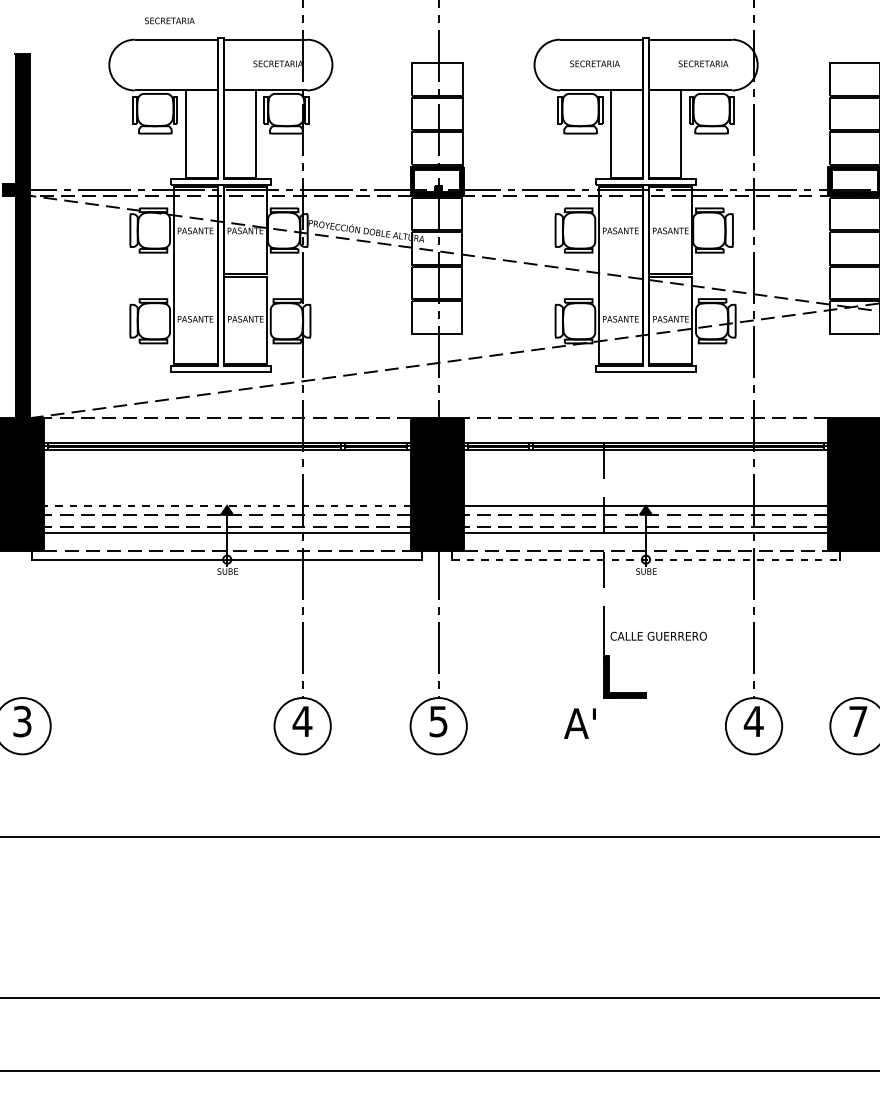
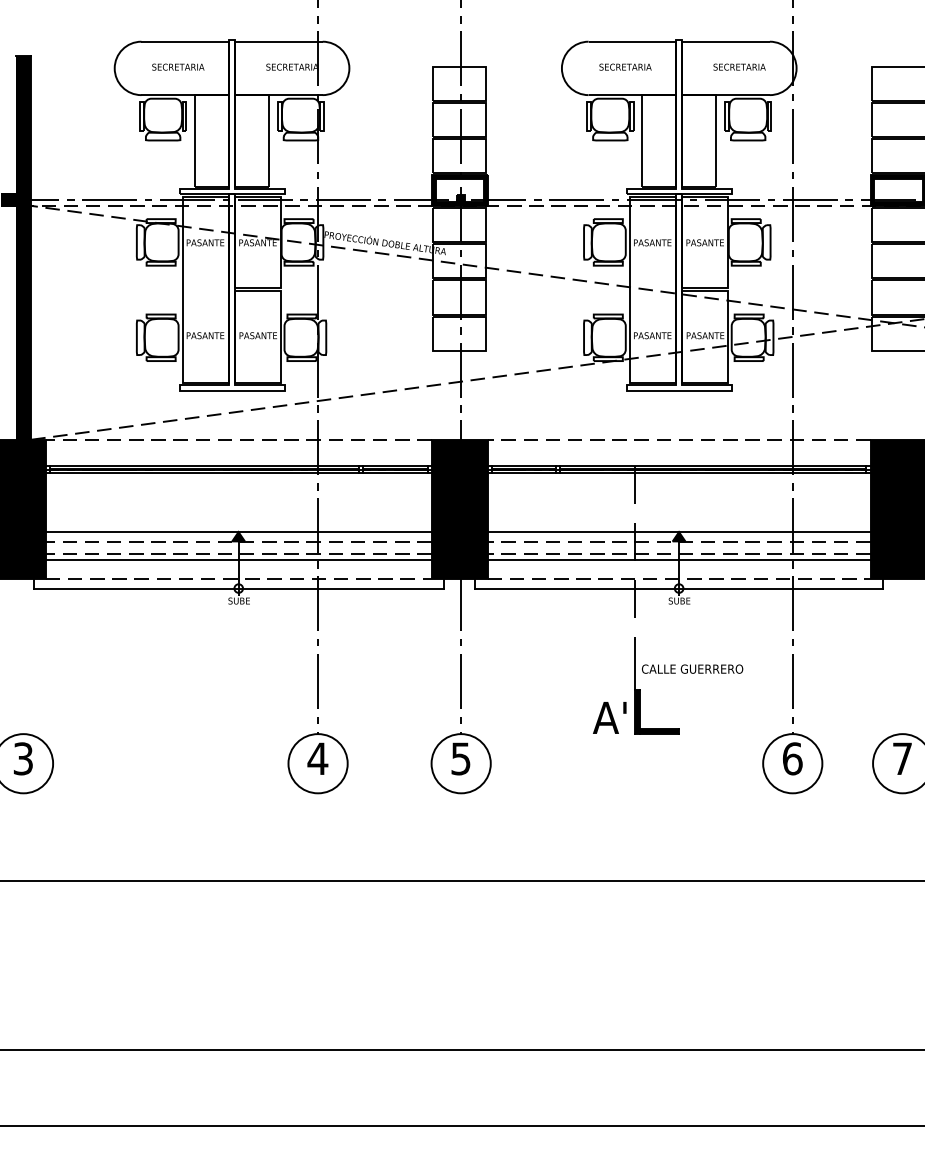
text: (169, 20) -> (178, 66), moved
line: (227, 505) -> (239, 531), dashed -> solid
line: (645, 559) -> (678, 588), dashed -> solid
text: (753, 721) -> (792, 758), 4 -> 6
text: (579, 723) -> (609, 717), moved

